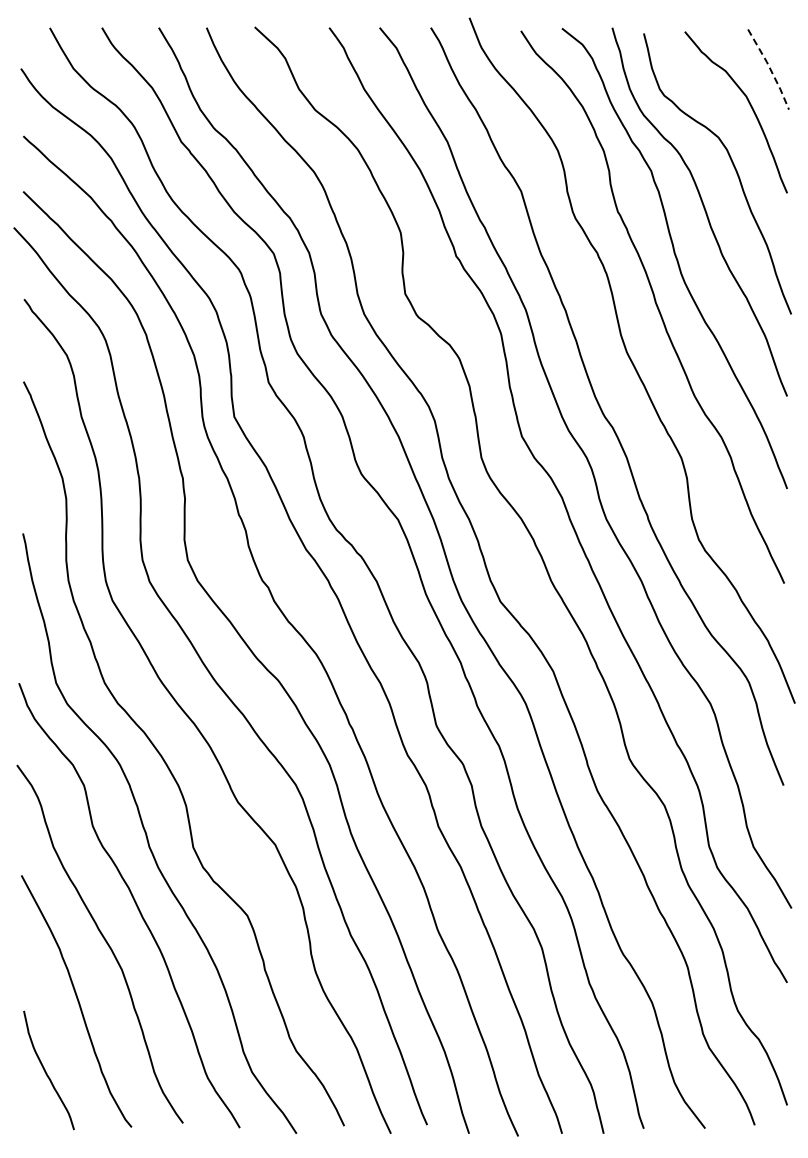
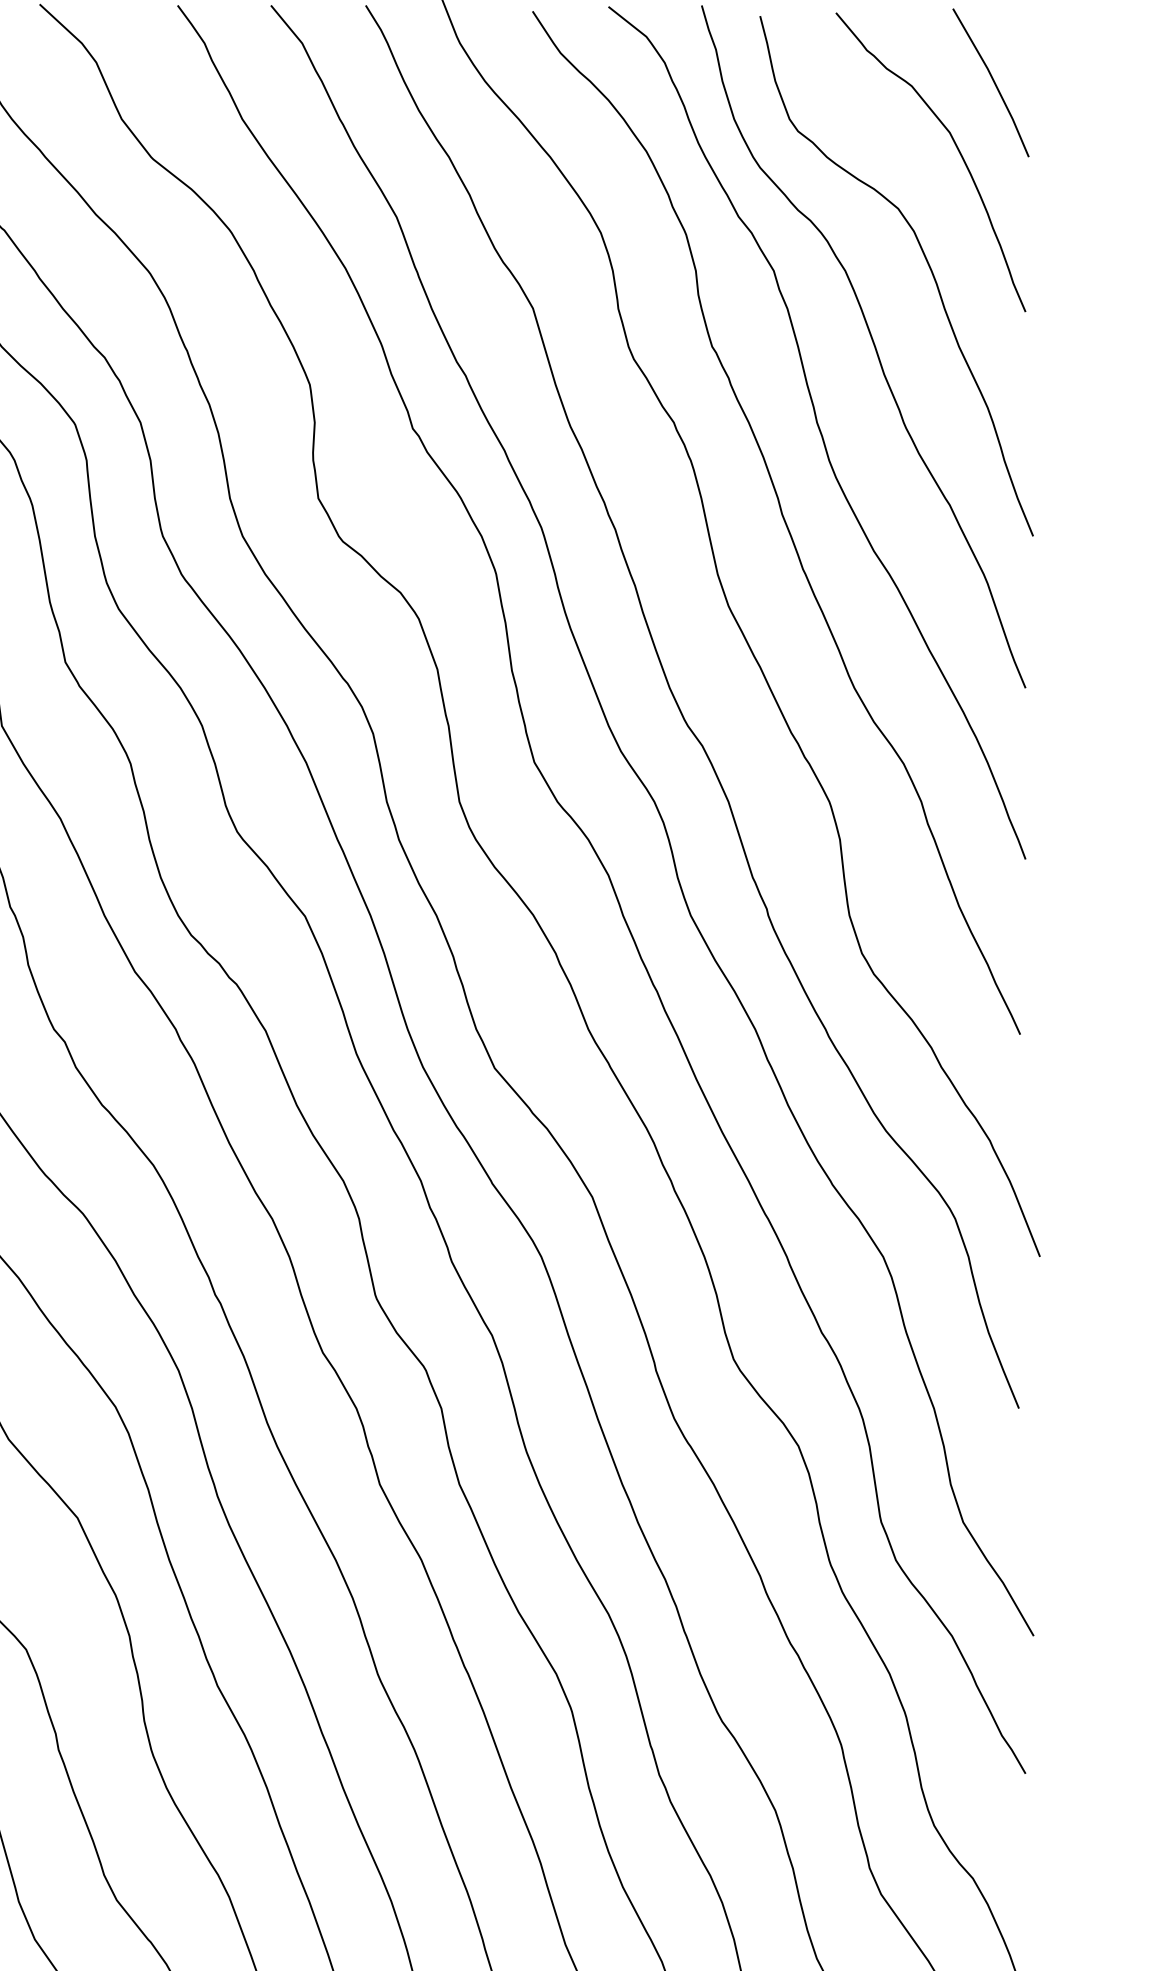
line: (770, 68) -> (994, 80), dashed -> solid

